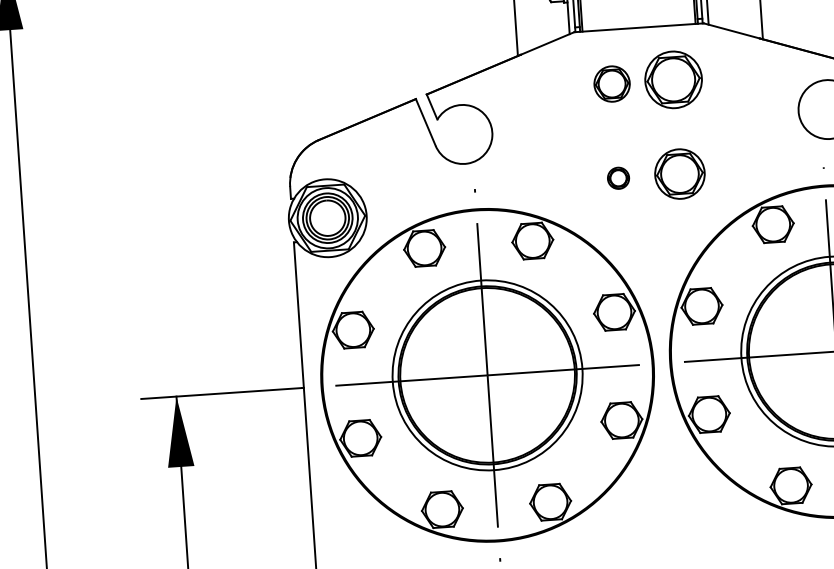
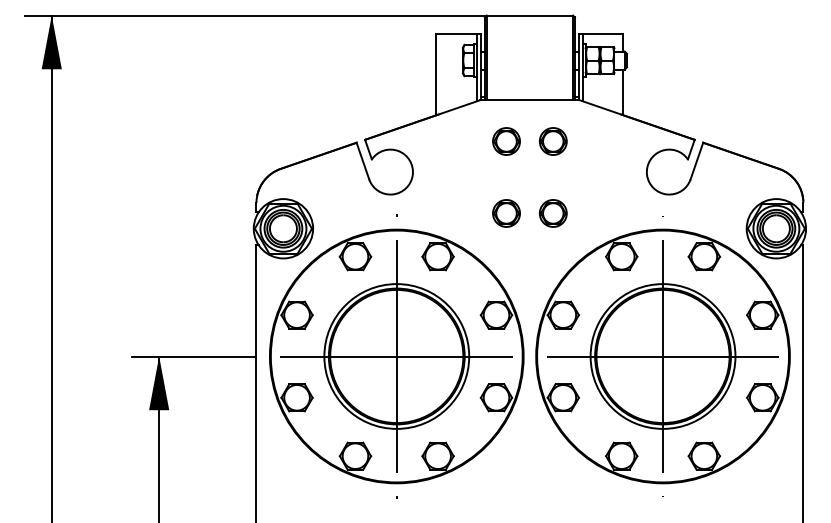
part: (672, 79) -> (552, 141), size x0.62
part: (678, 174) -> (552, 213), size x0.71
part: (618, 178) -> (506, 213), size x1.67

